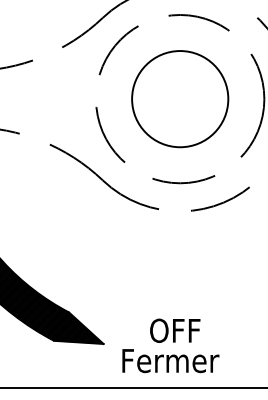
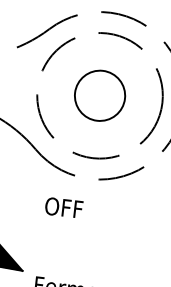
circle: (180, 99) -> (100, 96), size x0.7
text: (175, 330) -> (64, 207), moved

